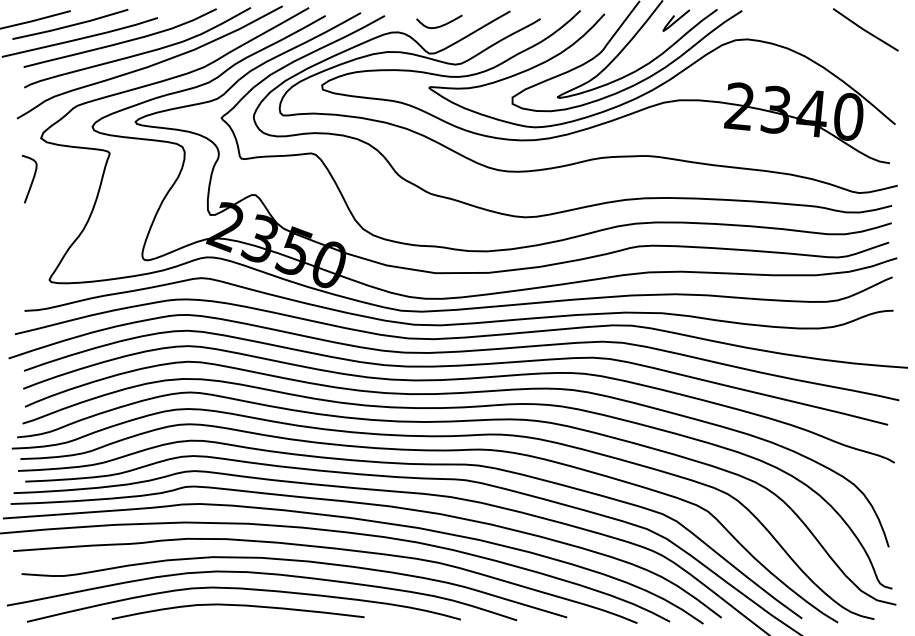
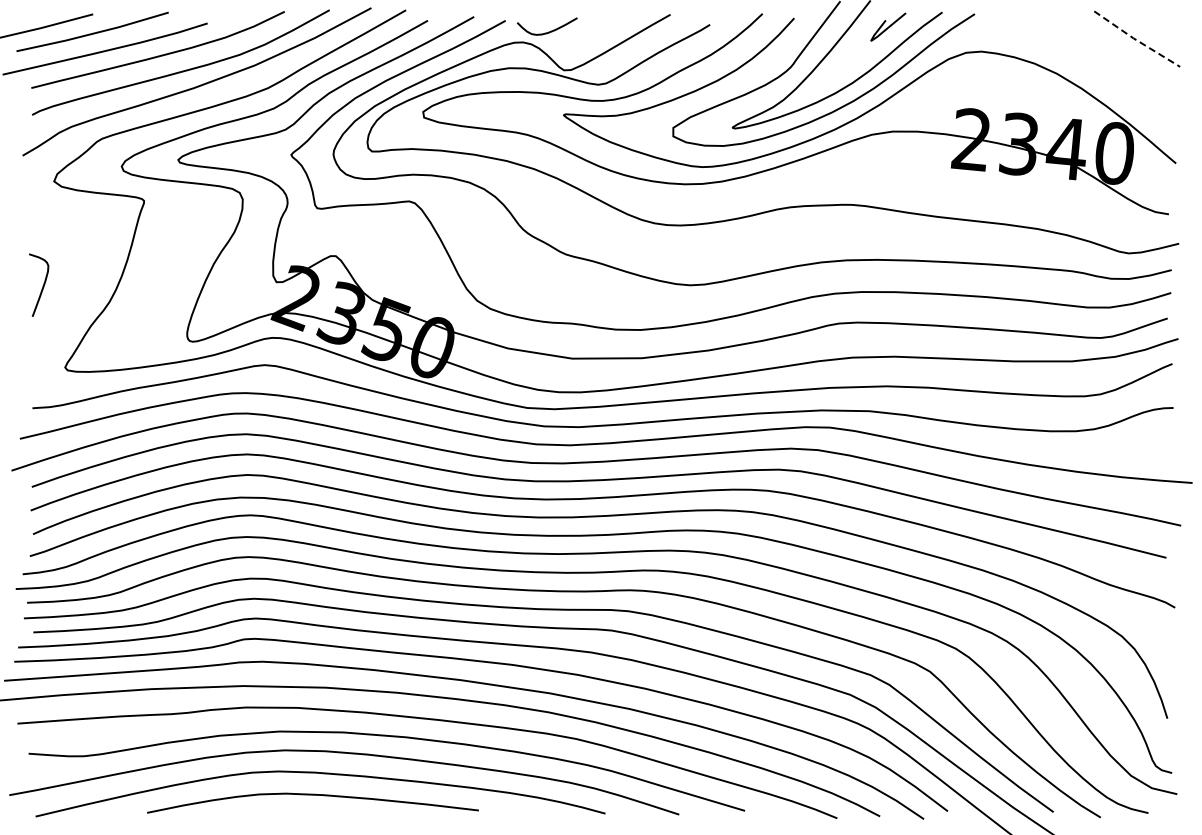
curve: (440, 25) -> (548, 31), moved
line: (864, 30) -> (1135, 39), solid -> dashed
curve: (32, 180) -> (42, 286), moved

